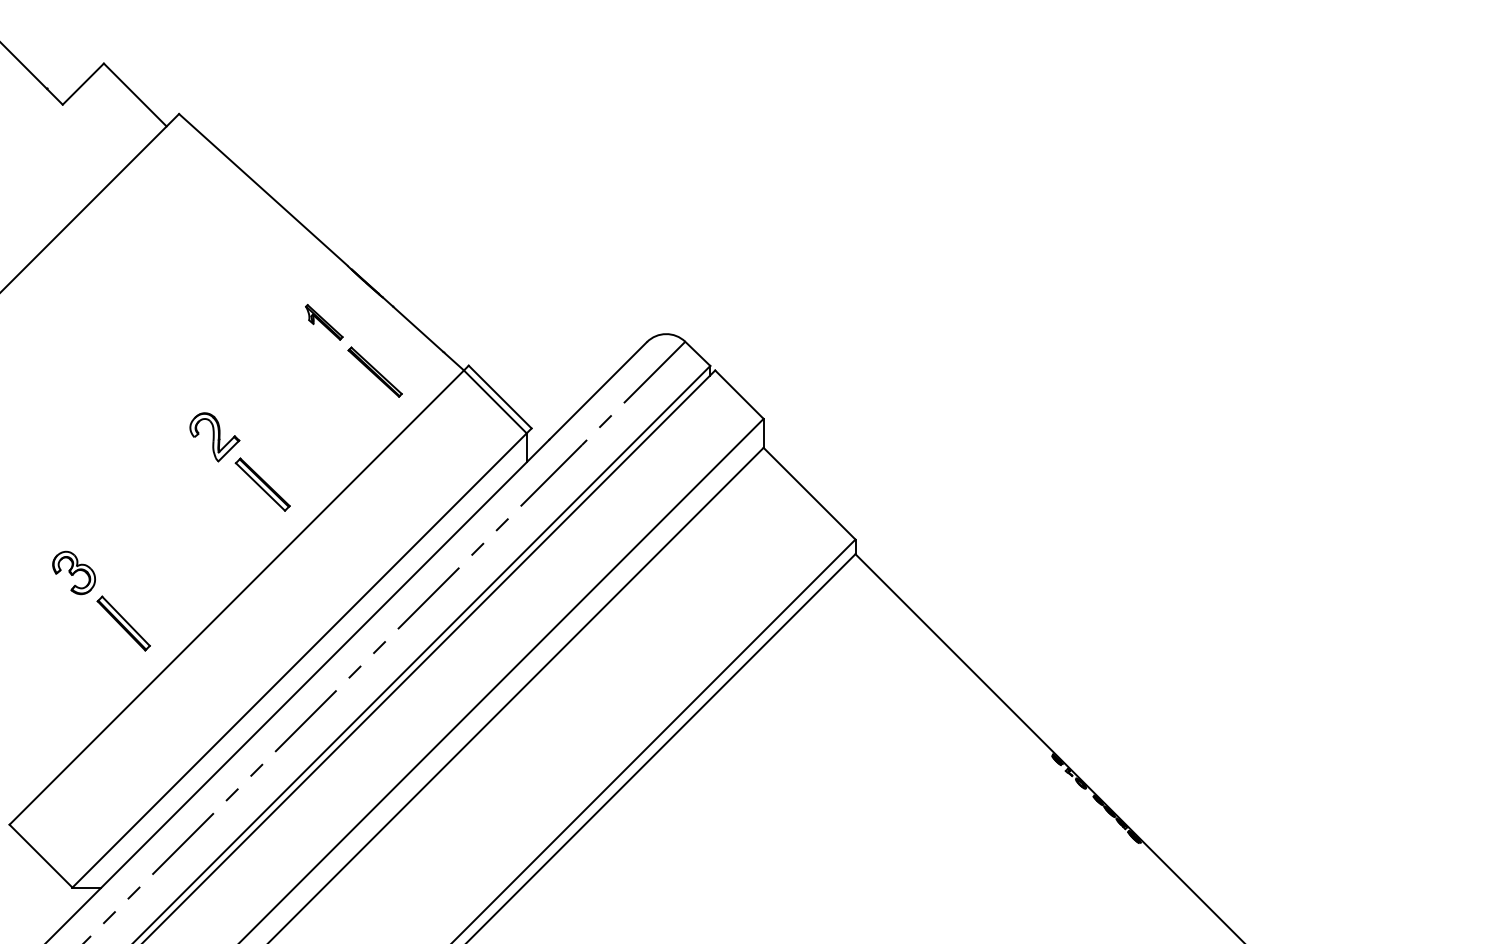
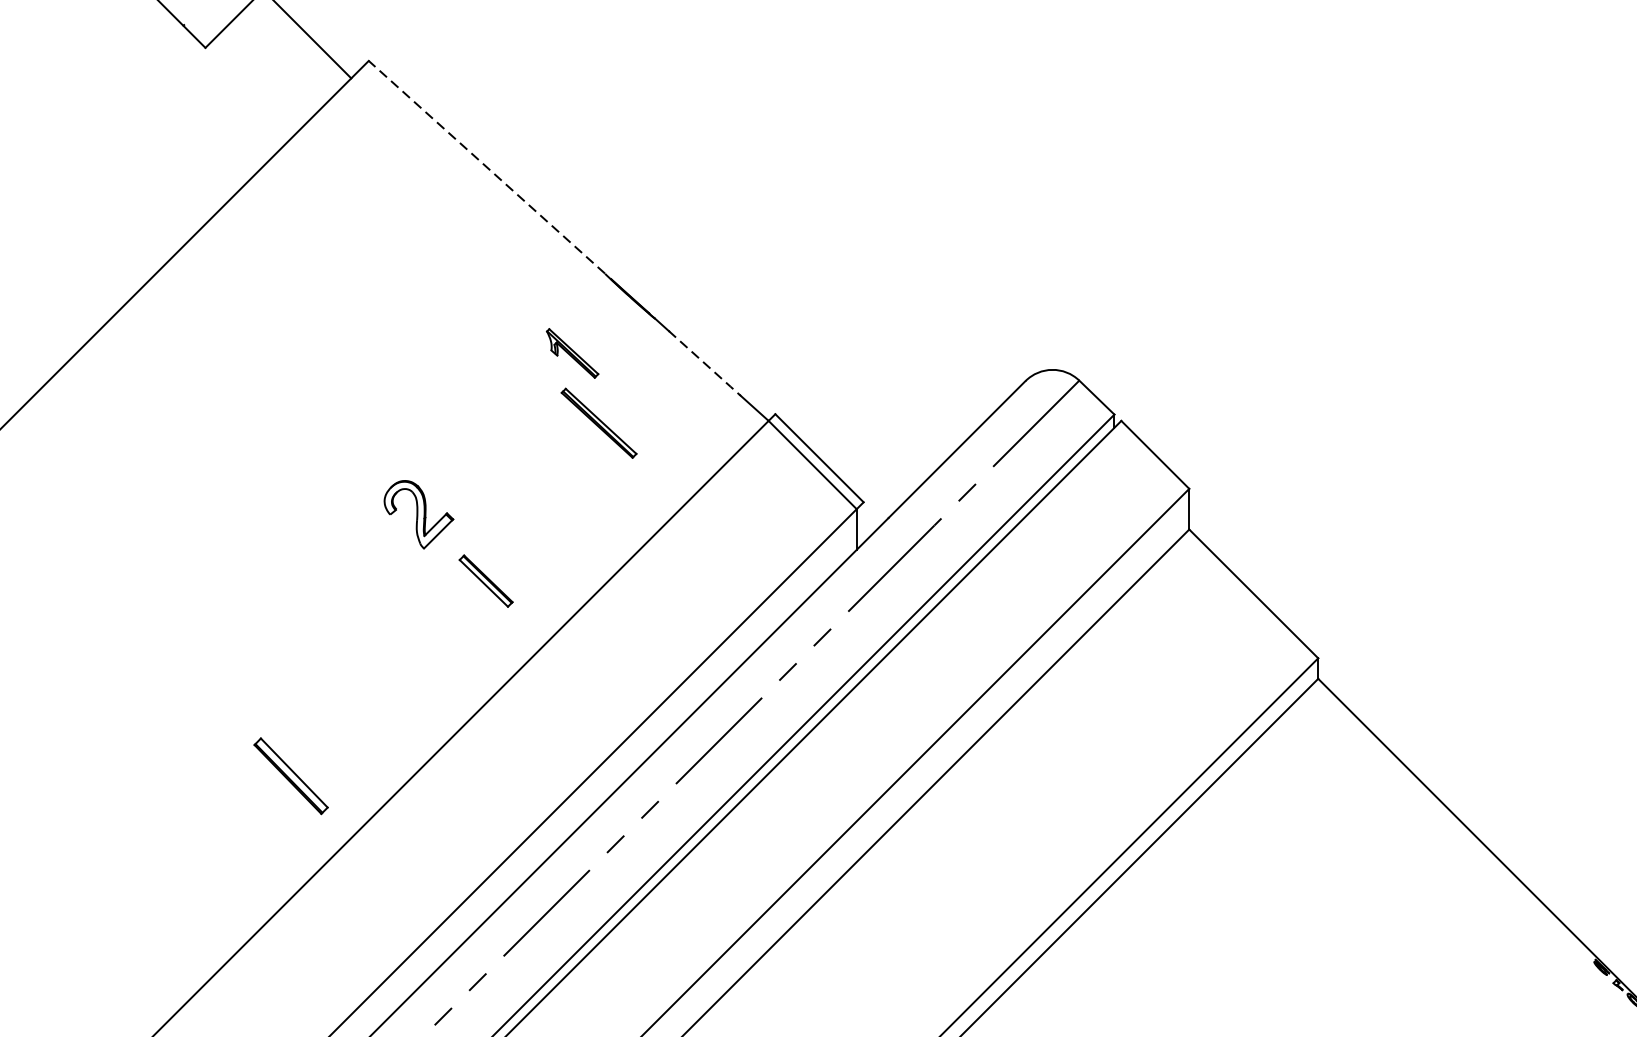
line: (262, 189) -> (485, 166), solid -> dashed
line: (419, 330) -> (706, 364), solid -> dashed
part: (374, 371) -> (598, 422), moved
part: (262, 484) -> (485, 580), size x0.7
part: (73, 572) -> (220, 704), removed

